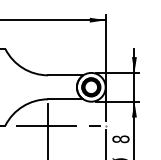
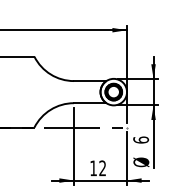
text: (120, 138) -> (140, 139), 8 -> 6

